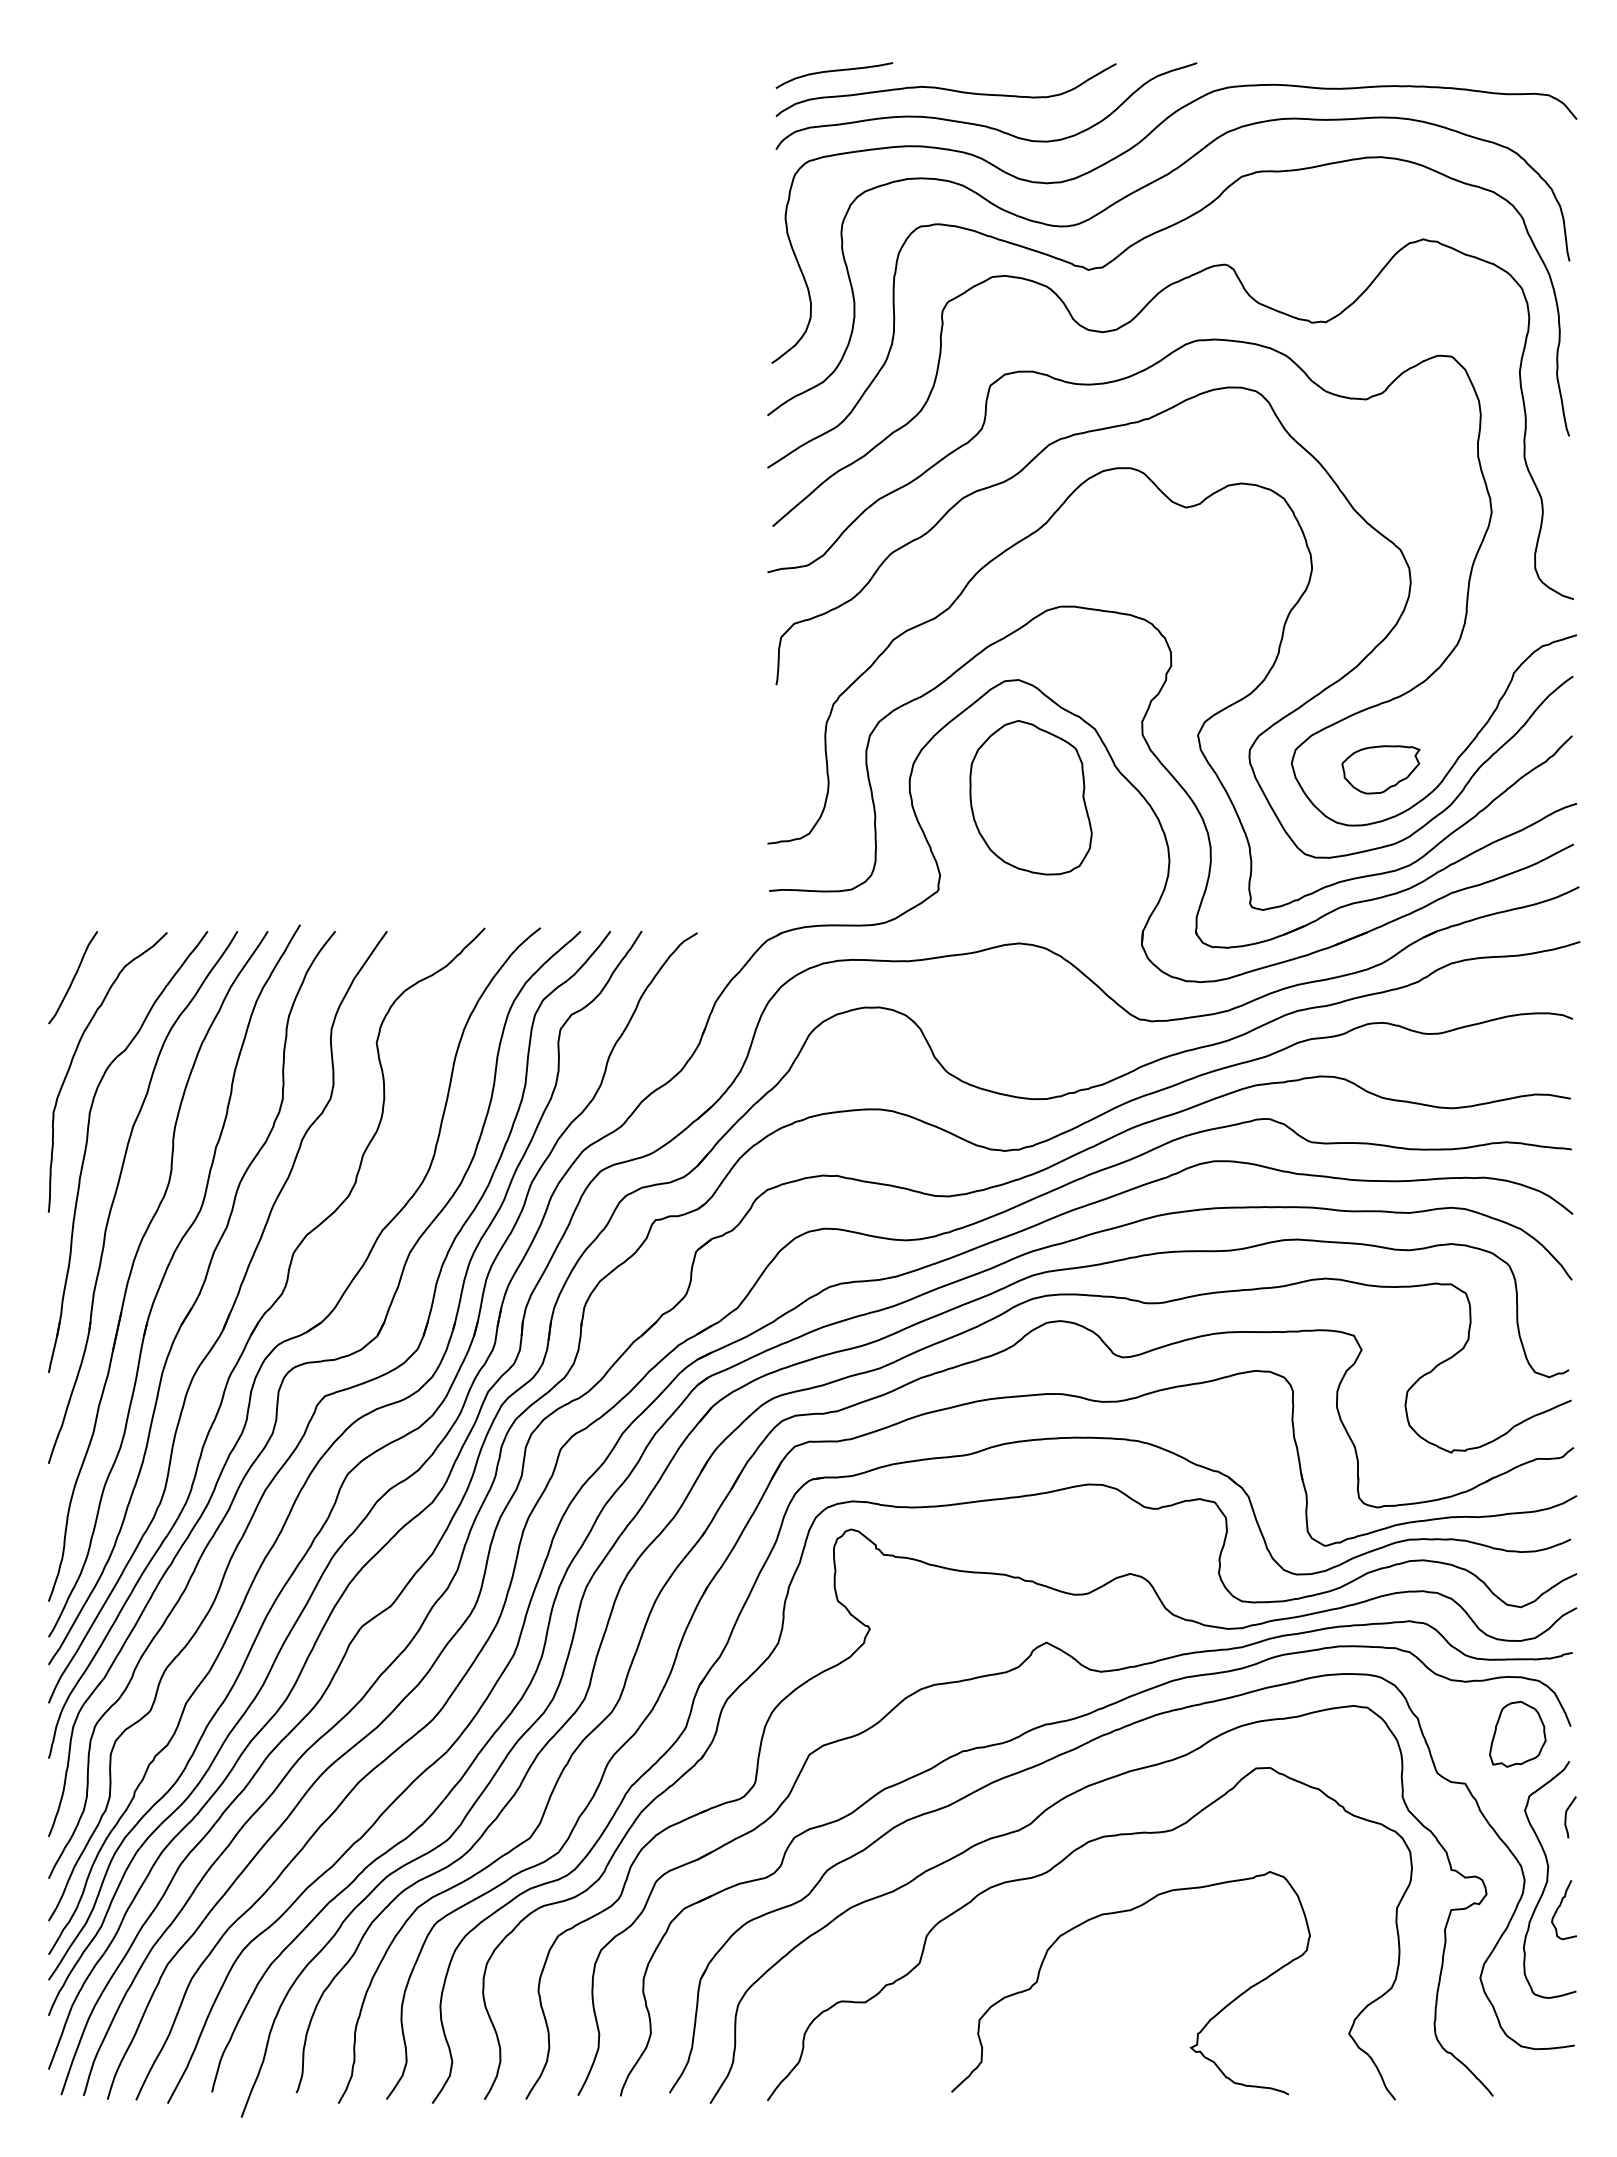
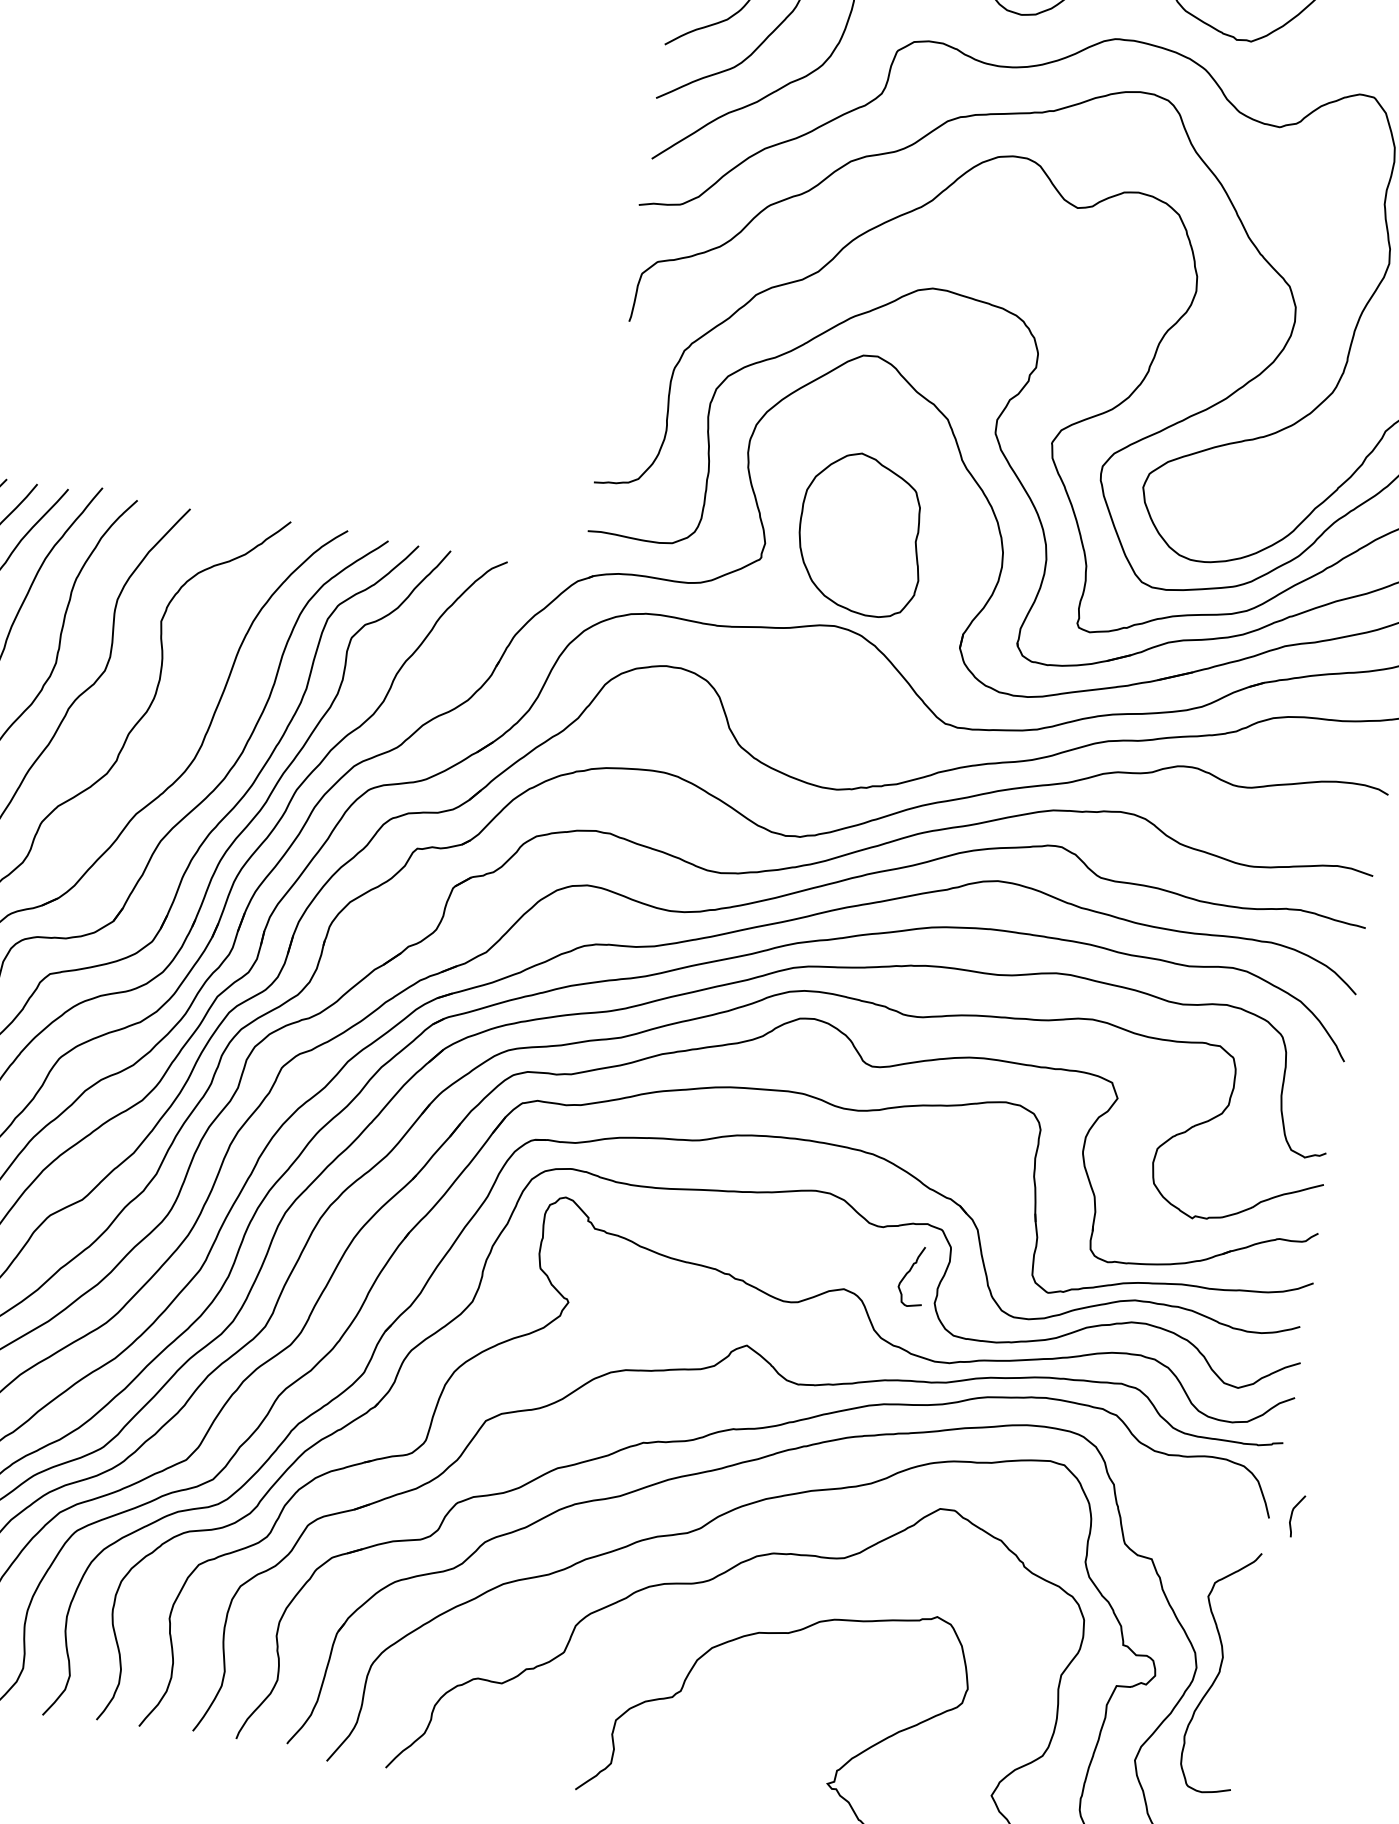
part: (1380, 769) -> (1233, 508), removed
part: (1030, 797) -> (861, 533), moved
part: (1517, 1734) -> (1213, 1517), removed
curve: (1566, 1817) -> (1292, 1515), moved
curve: (1560, 1906) -> (909, 1272), moved

